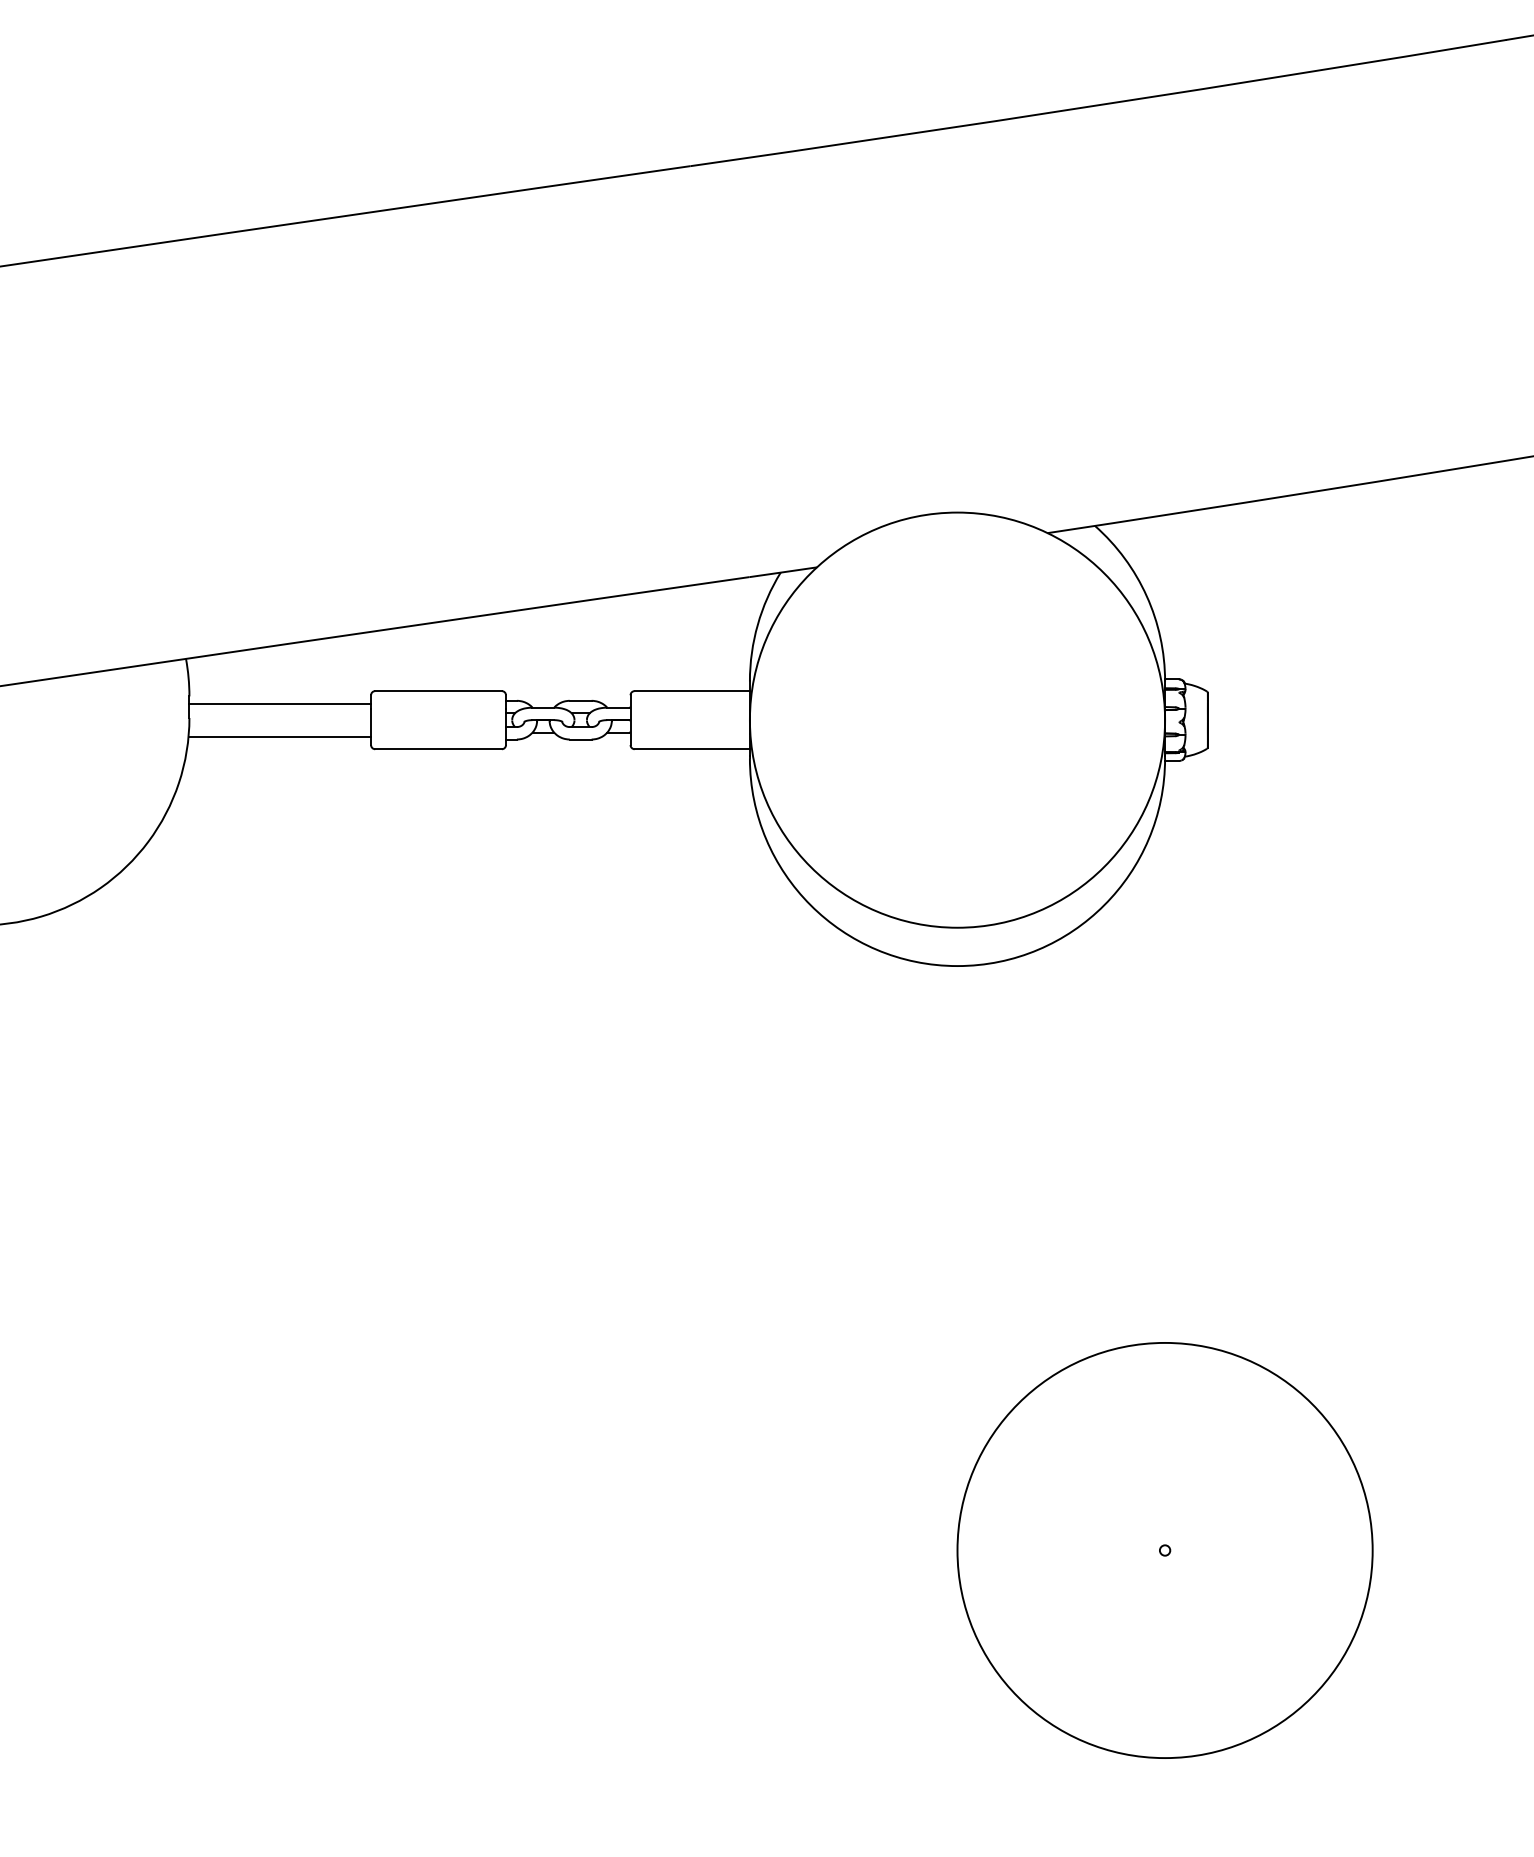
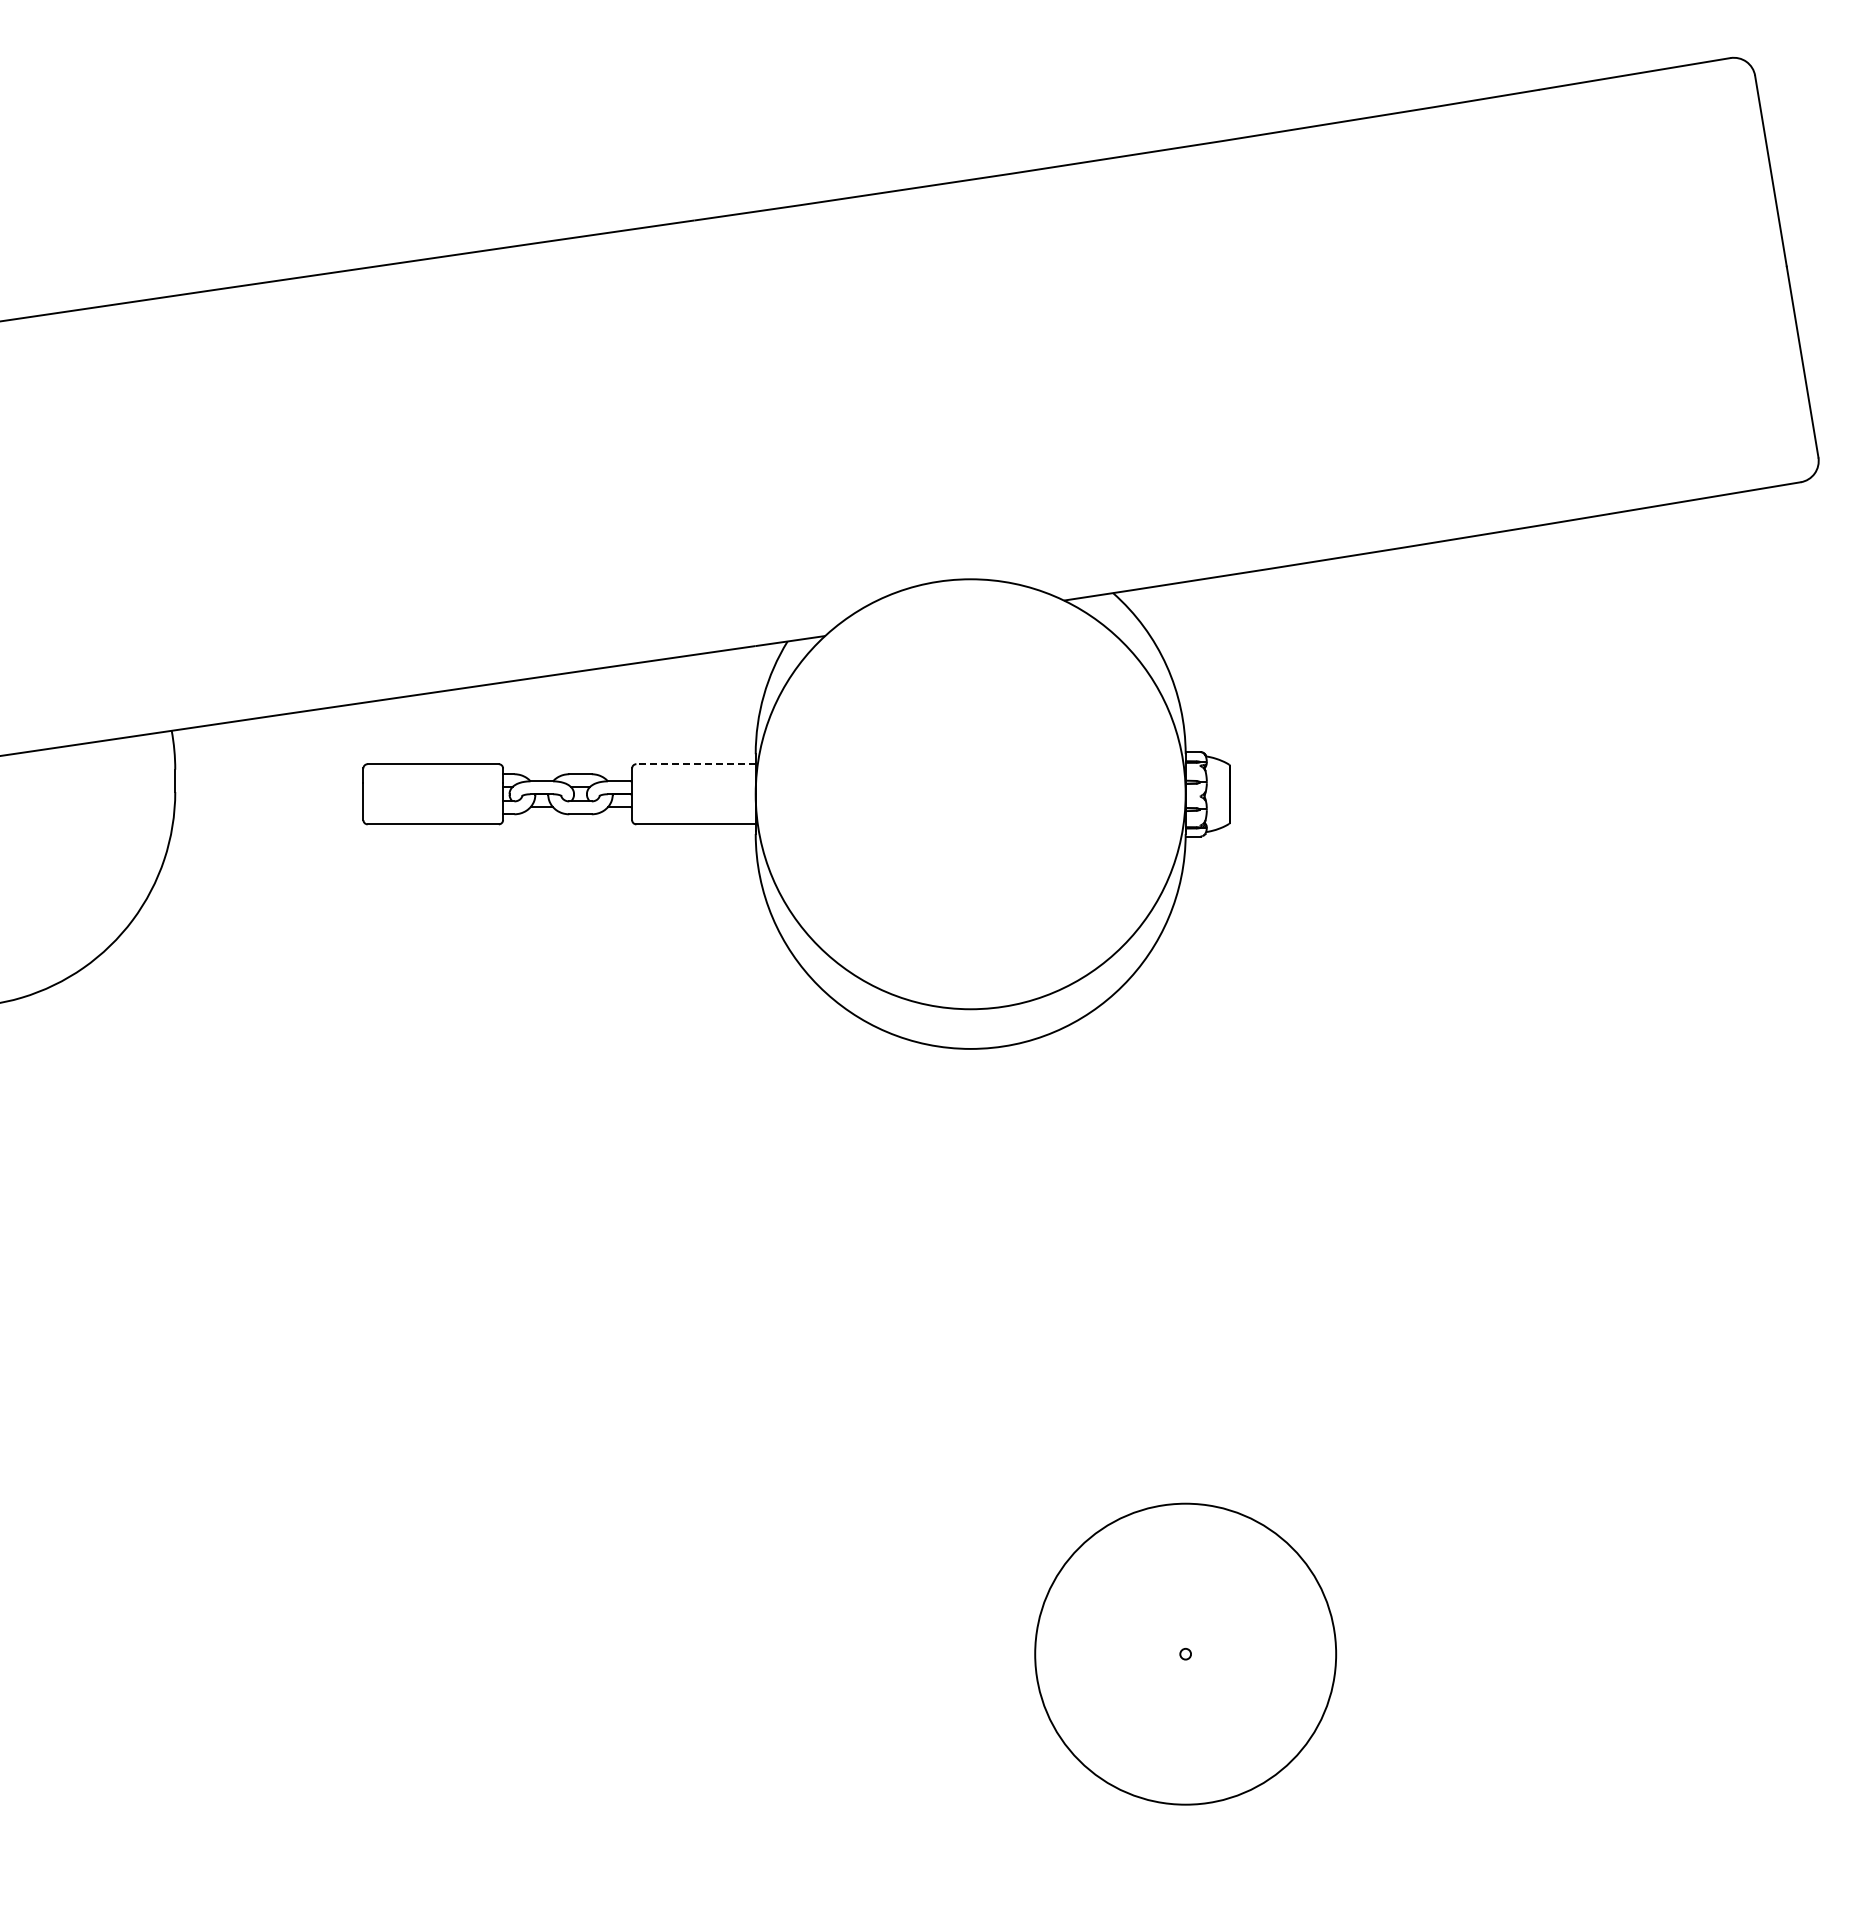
line: (692, 691) -> (696, 764), solid -> dashed
line: (280, 703) -> (269, 777), removed
line: (279, 736) -> (268, 811), removed
circle: (1164, 1550) -> (1185, 1654), size x0.7

